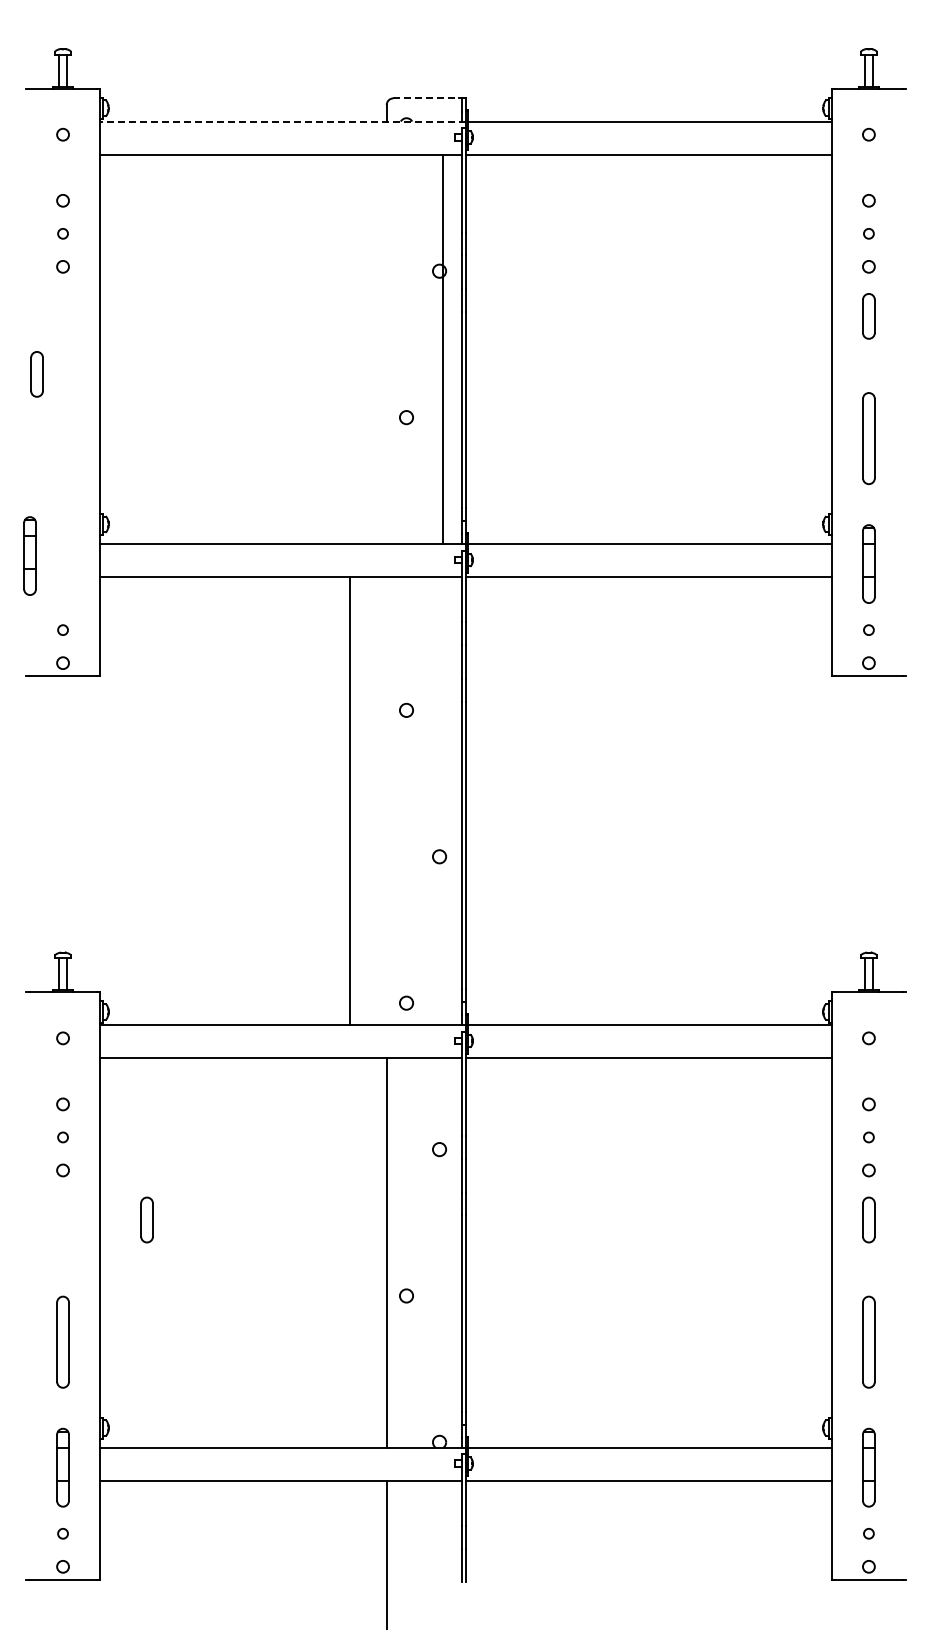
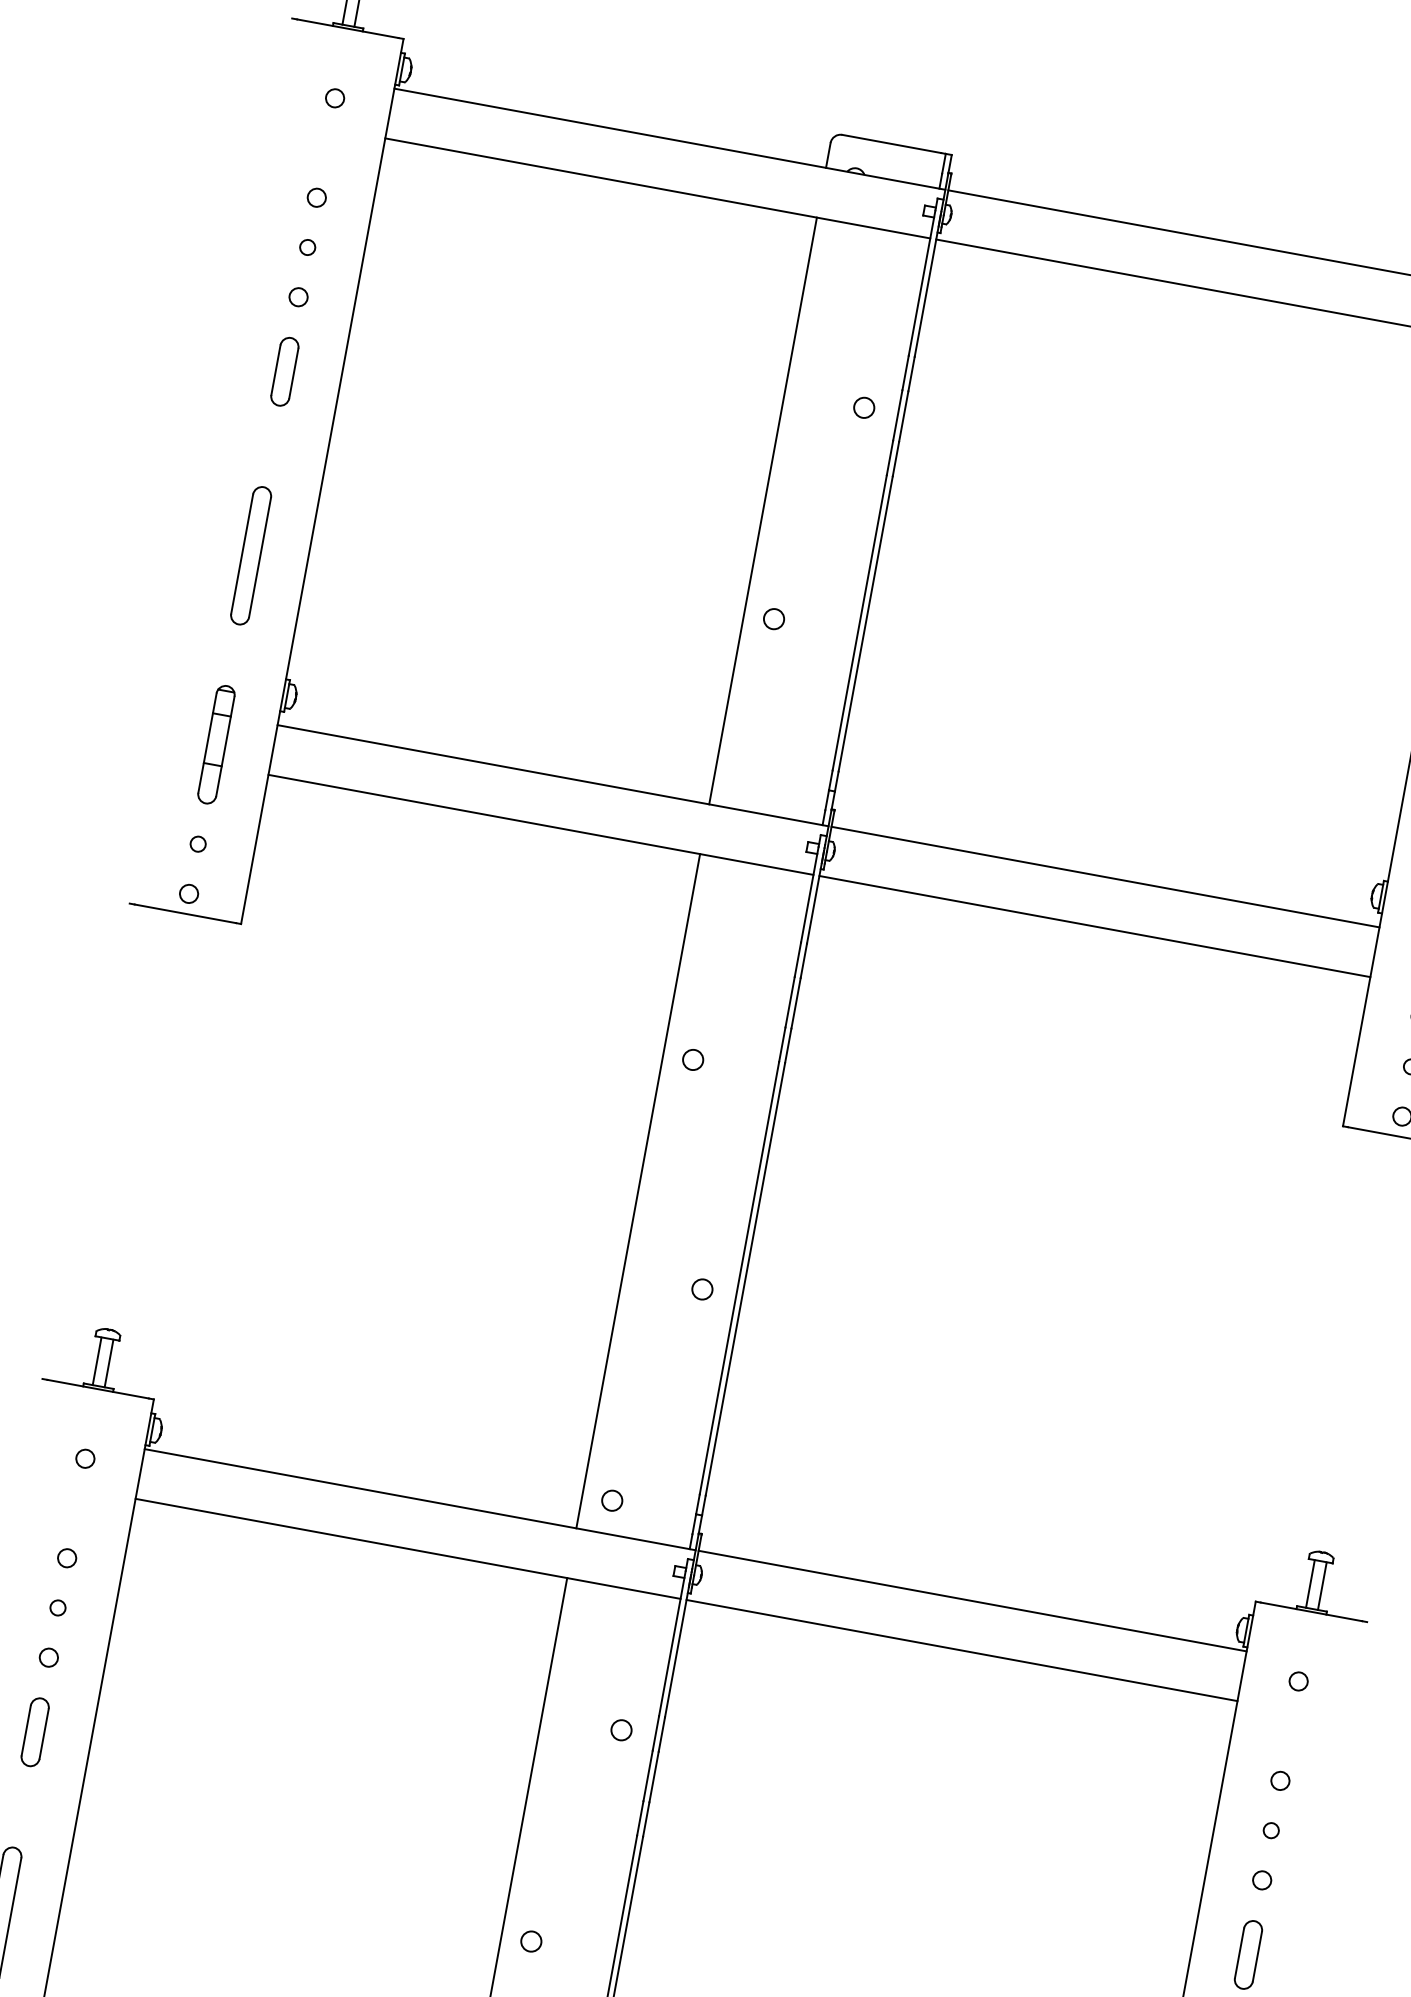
line: (426, 98) -> (892, 144), dashed -> solid
line: (283, 121) -> (670, 139), dashed -> solid
line: (442, 349) -> (762, 511), moved
part: (36, 374) -> (284, 371), moved
part: (62, 438) -> (250, 555), added
part: (29, 555) -> (215, 743), moved
line: (349, 801) -> (637, 1191), moved
part: (146, 1219) -> (34, 1731), moved

